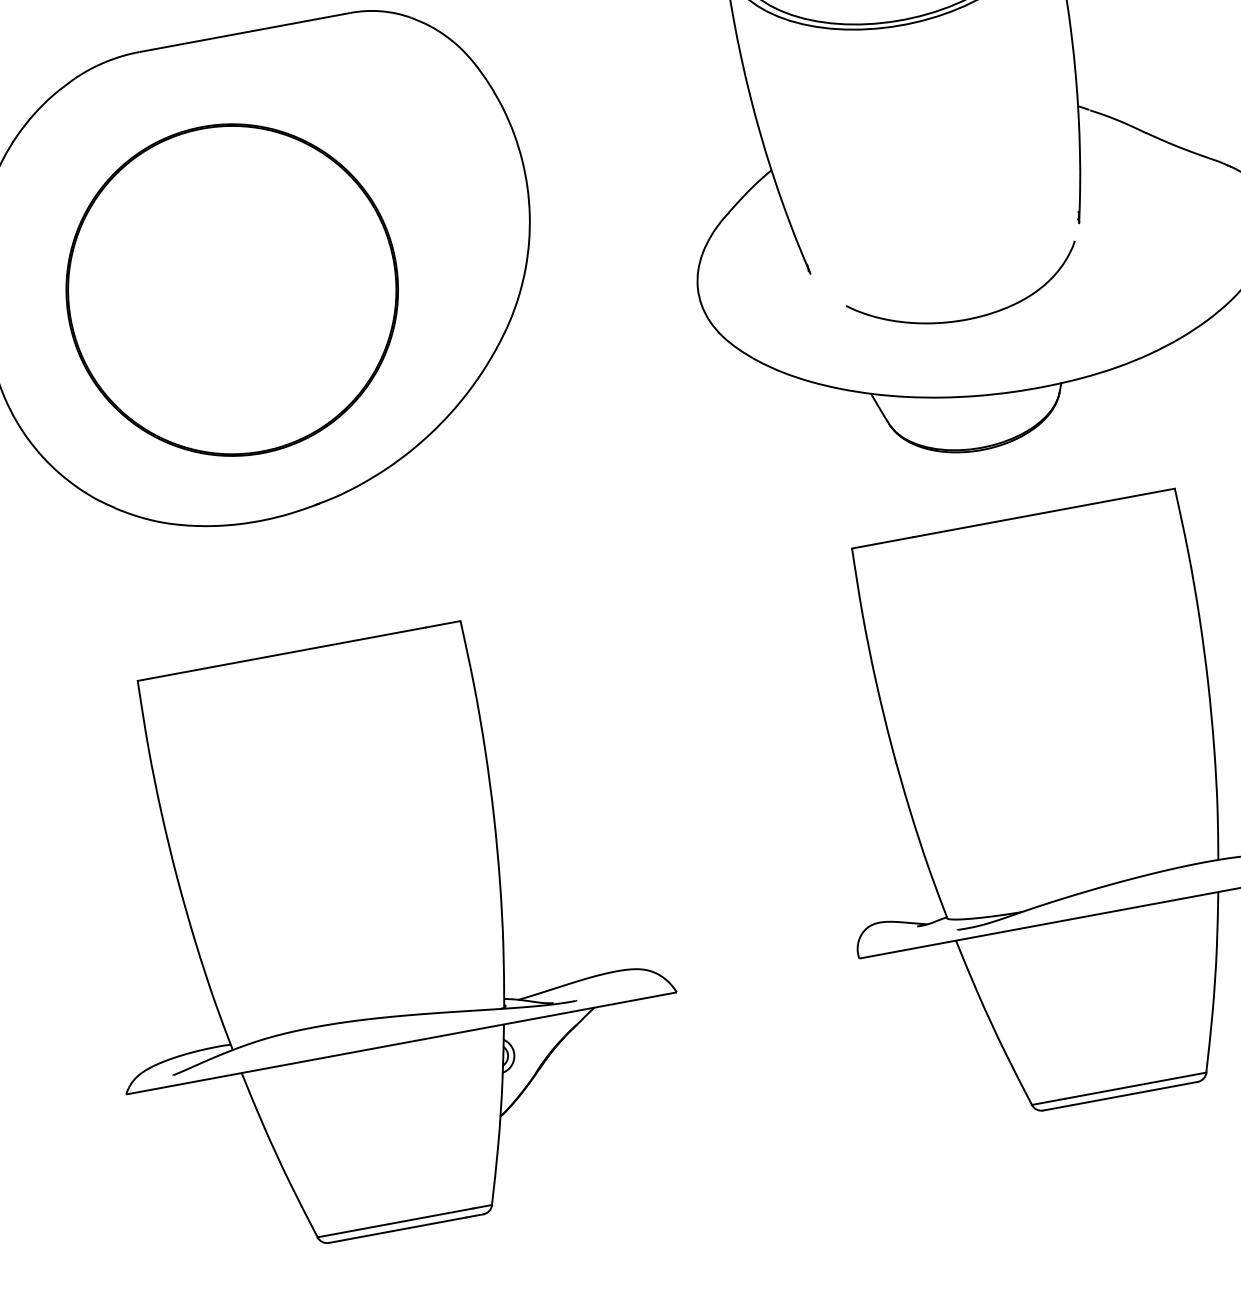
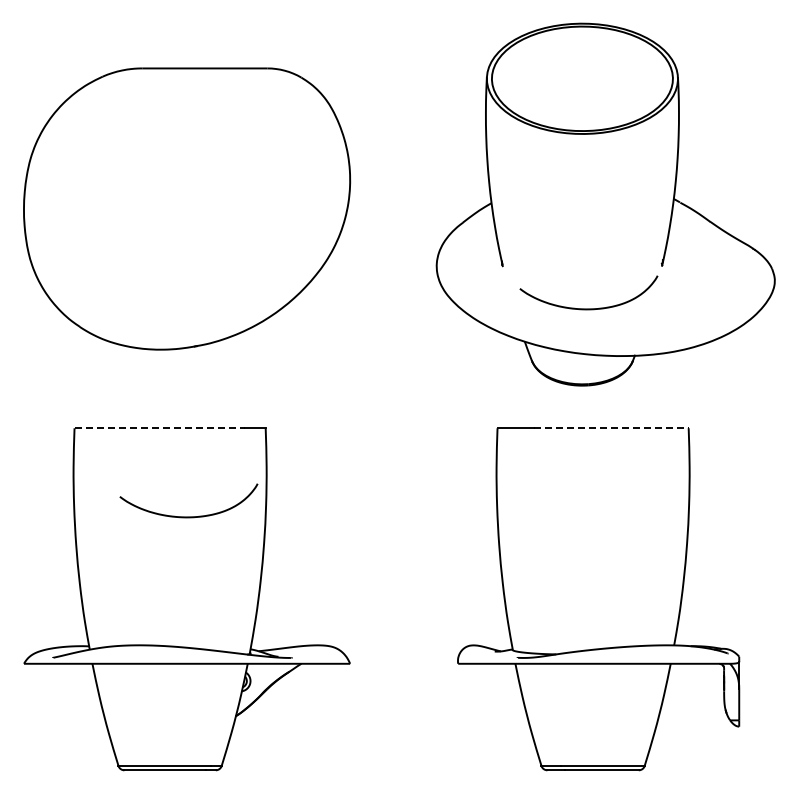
circle: (231, 290) -> (169, 214), removed
line: (1044, 513) -> (611, 428), solid -> dashed
line: (282, 654) -> (160, 428), solid -> dashed
curve: (357, 794) -> (188, 516), added

